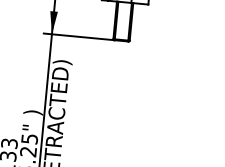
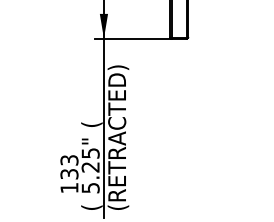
text: (32, 112) -> (91, 124), ) -> (

